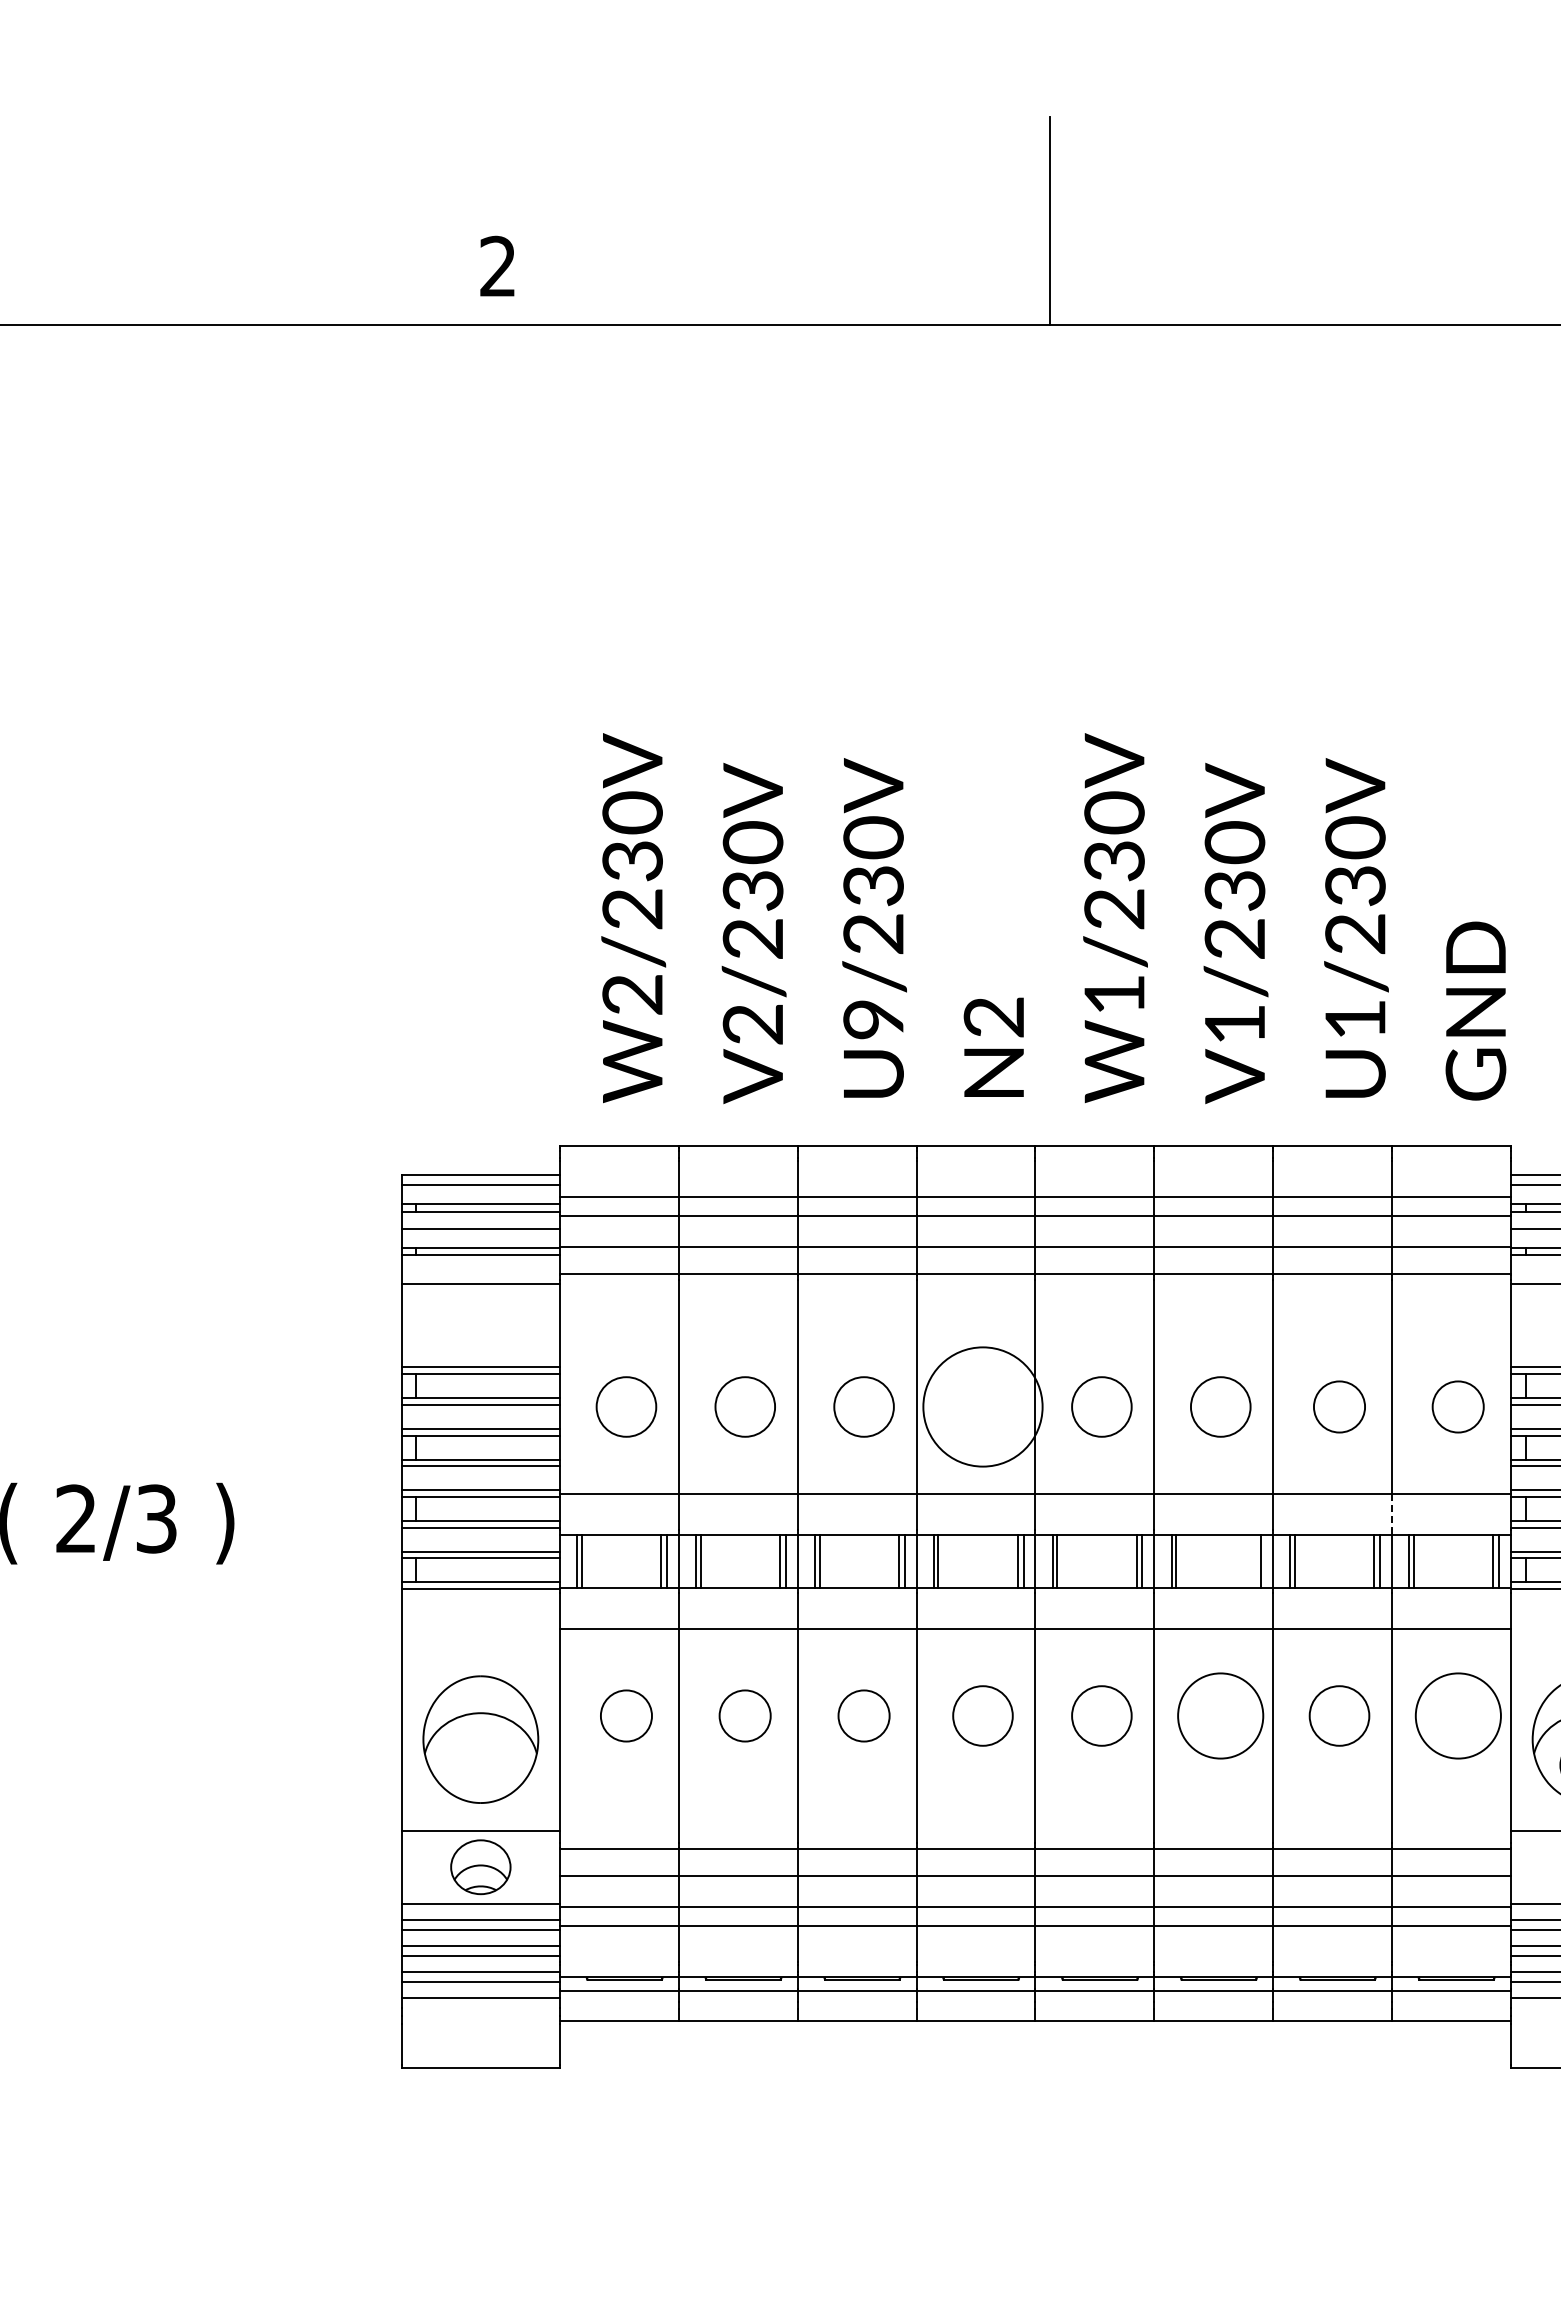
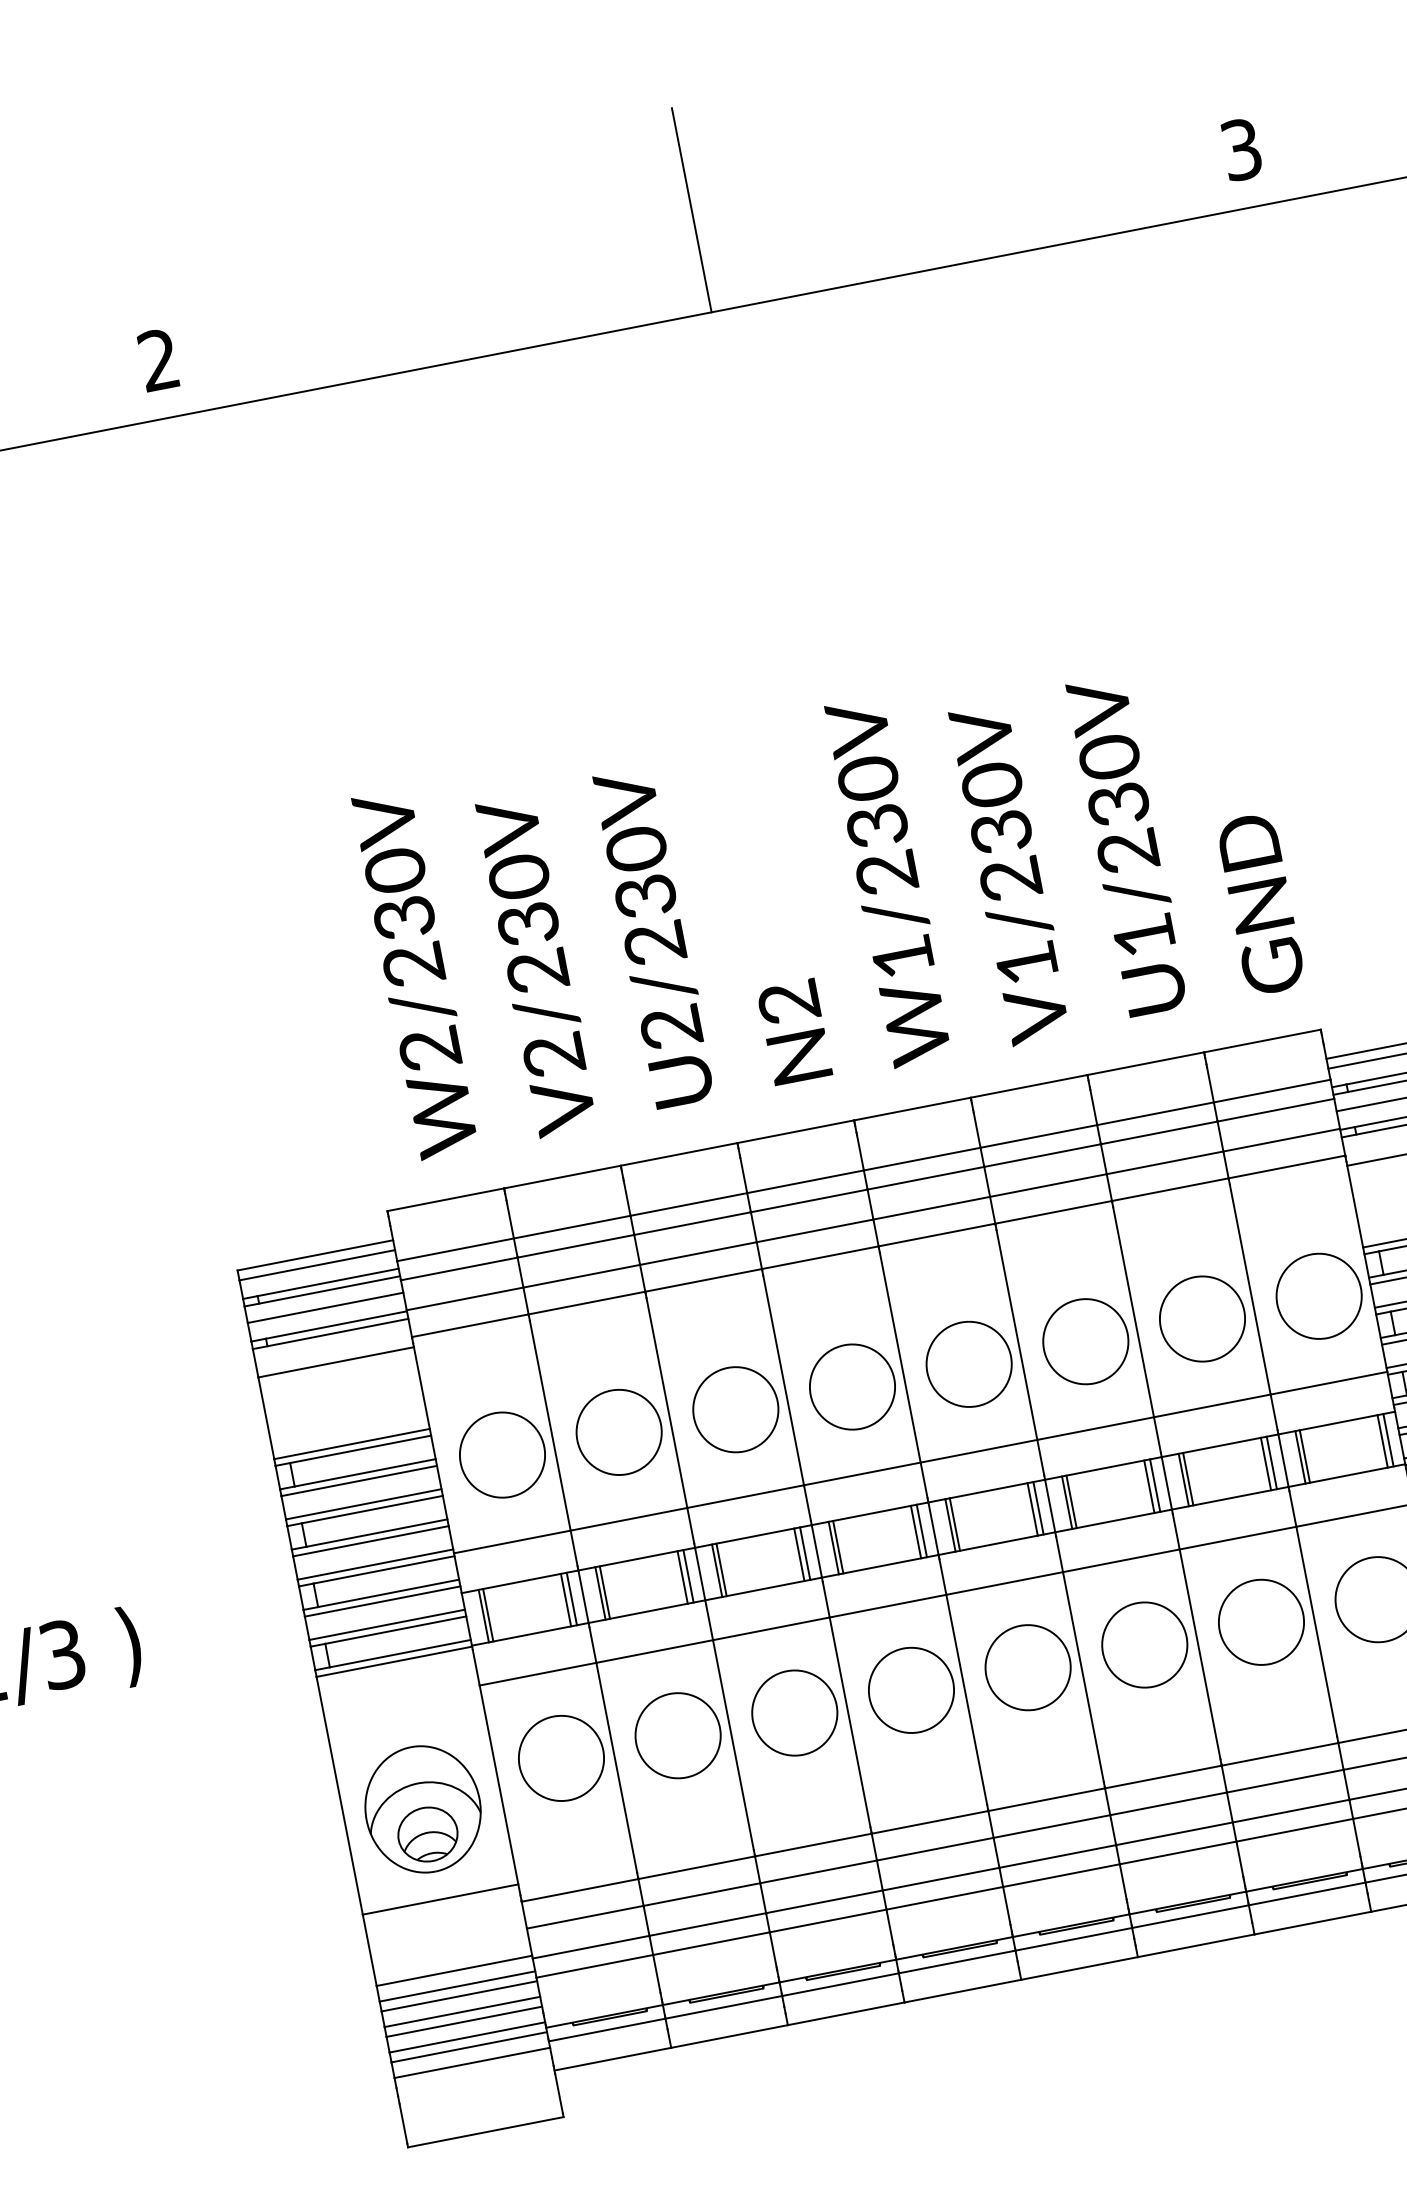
text: (873, 1019) -> (671, 1027), U9/230V -> U2/230V
circle: (626, 1406) -> (502, 1454), size x1.43
circle: (744, 1406) -> (618, 1432), size x1.43
circle: (863, 1406) -> (735, 1409), size x1.43
circle: (982, 1406) -> (851, 1386), size x0.71
circle: (1101, 1406) -> (968, 1363), size x1.43
circle: (1220, 1406) -> (1085, 1341), size x1.43
circle: (1339, 1406) -> (1202, 1318), size x1.67
circle: (1457, 1406) -> (1318, 1296), size x1.67
line: (1392, 1512) -> (1274, 1412), dashed -> solid
line: (1255, 1561) -> (1149, 1486), added
circle: (626, 1715) -> (561, 1757), size x1.67
circle: (744, 1715) -> (677, 1735), size x1.67
circle: (863, 1715) -> (794, 1712), size x1.67
circle: (982, 1715) -> (910, 1689), size x1.43
circle: (1101, 1715) -> (1027, 1667), size x1.43
circle: (1339, 1715) -> (1261, 1621), size x1.43
part: (480, 1867) -> (427, 1834), moved

